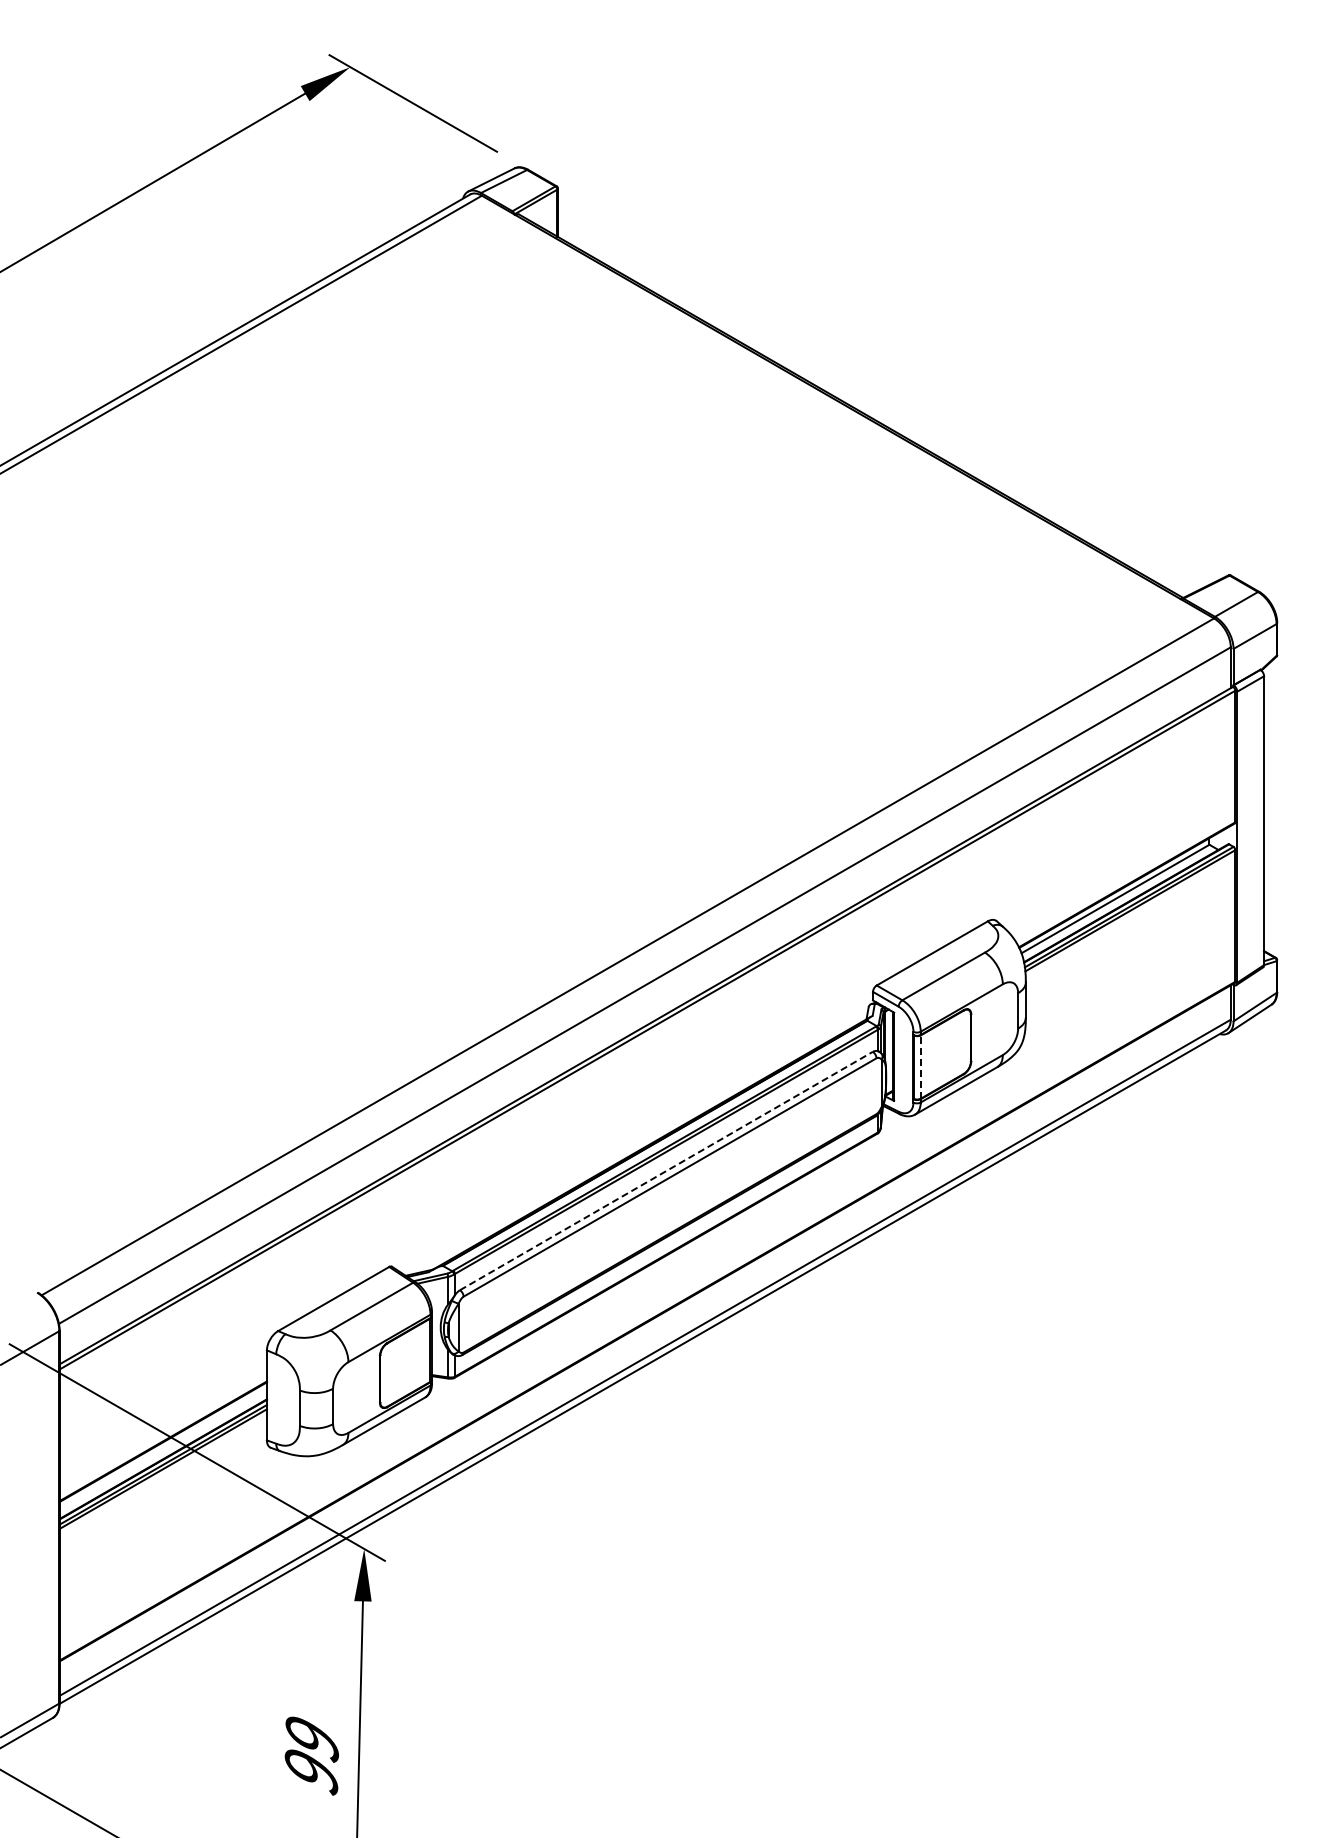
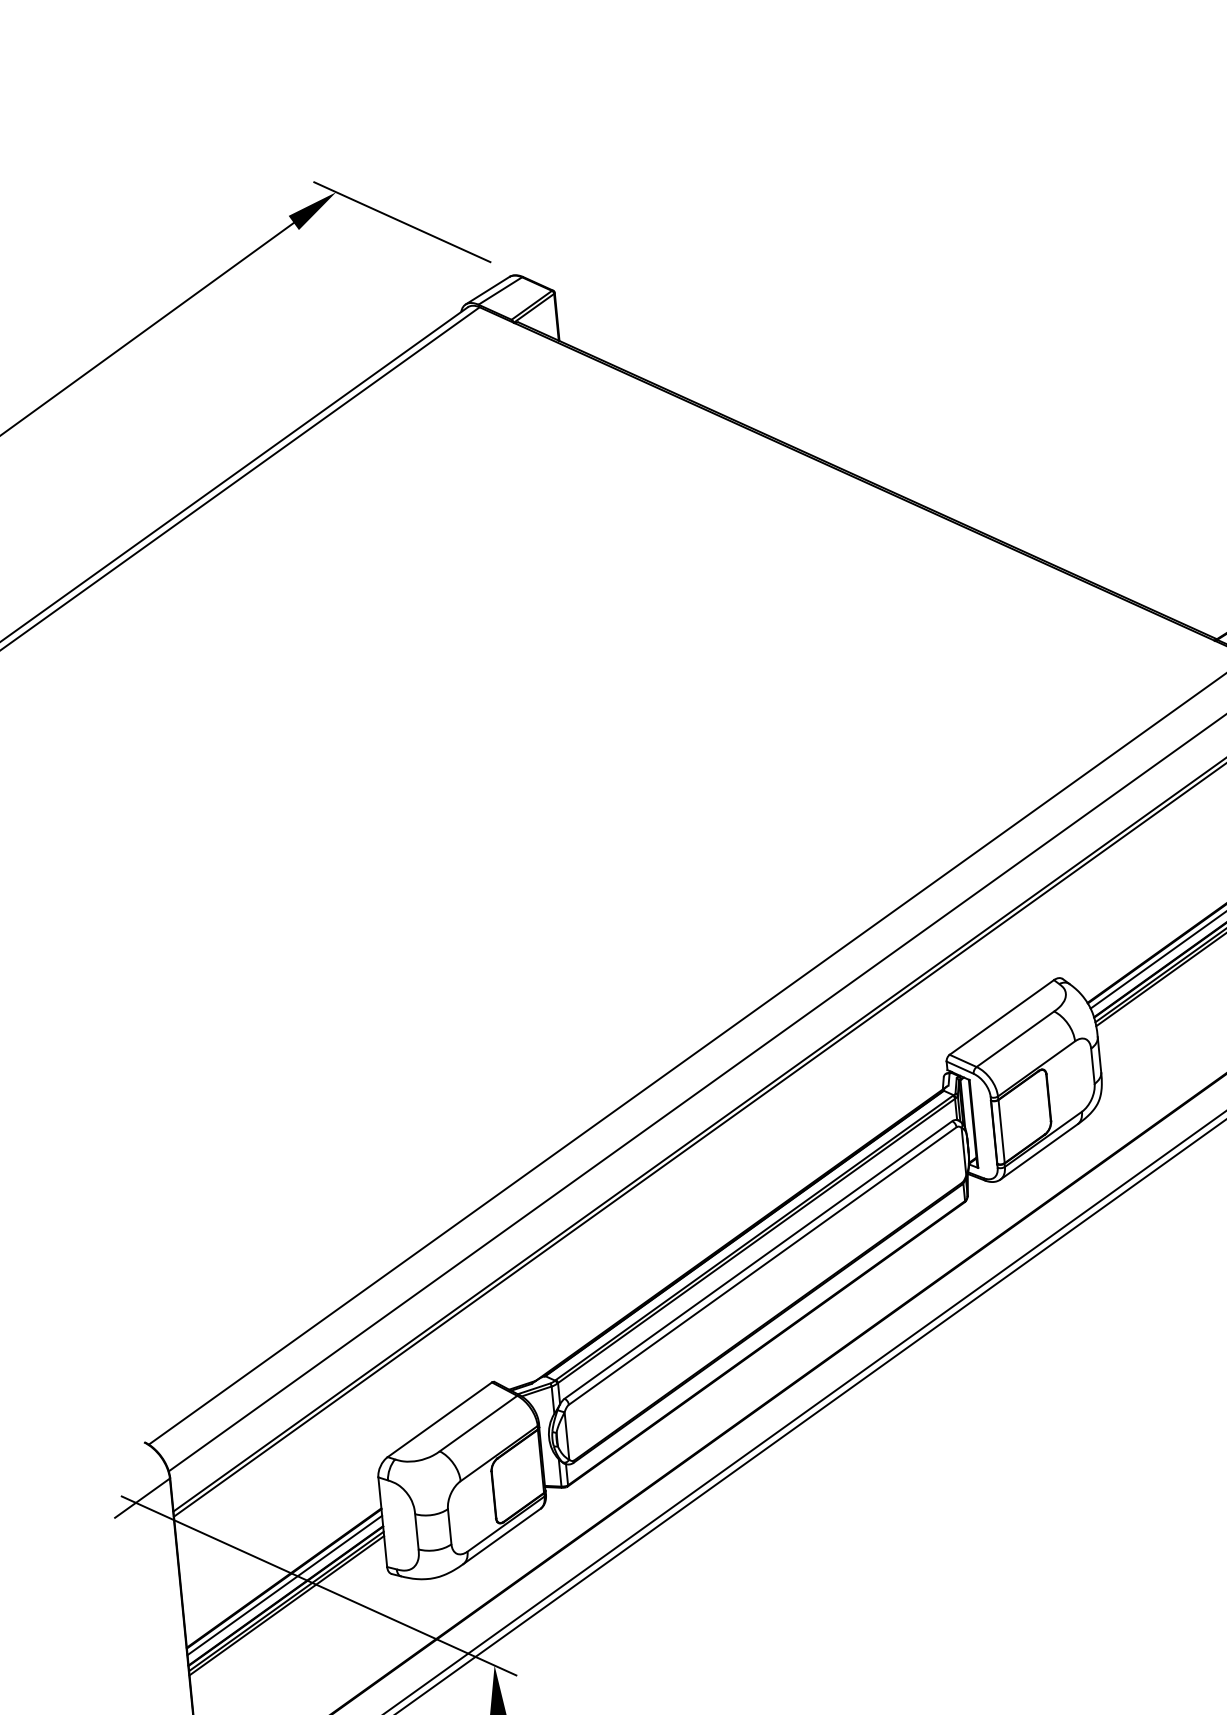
line: (920, 1066) -> (1001, 1131), dashed -> solid
line: (666, 1170) -> (758, 1259), dashed -> solid
line: (162, 1448) -> (284, 1585), added

